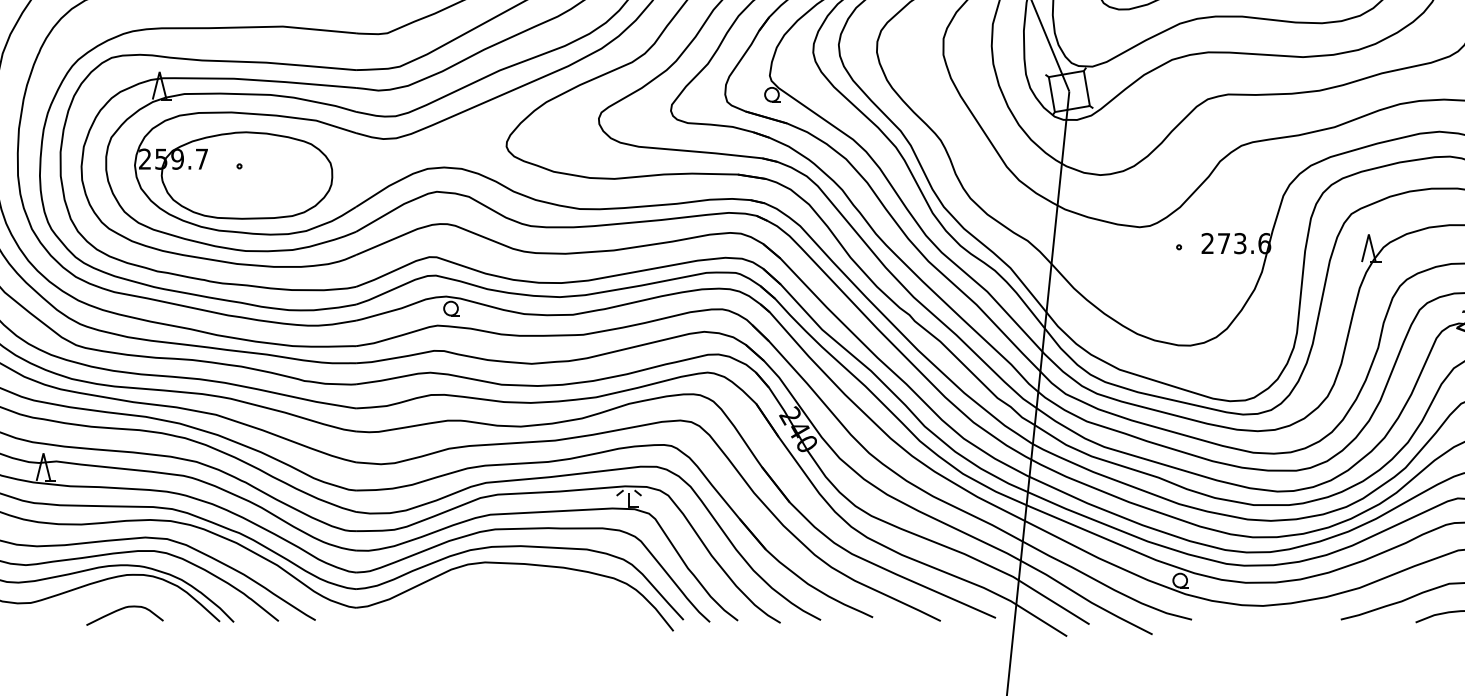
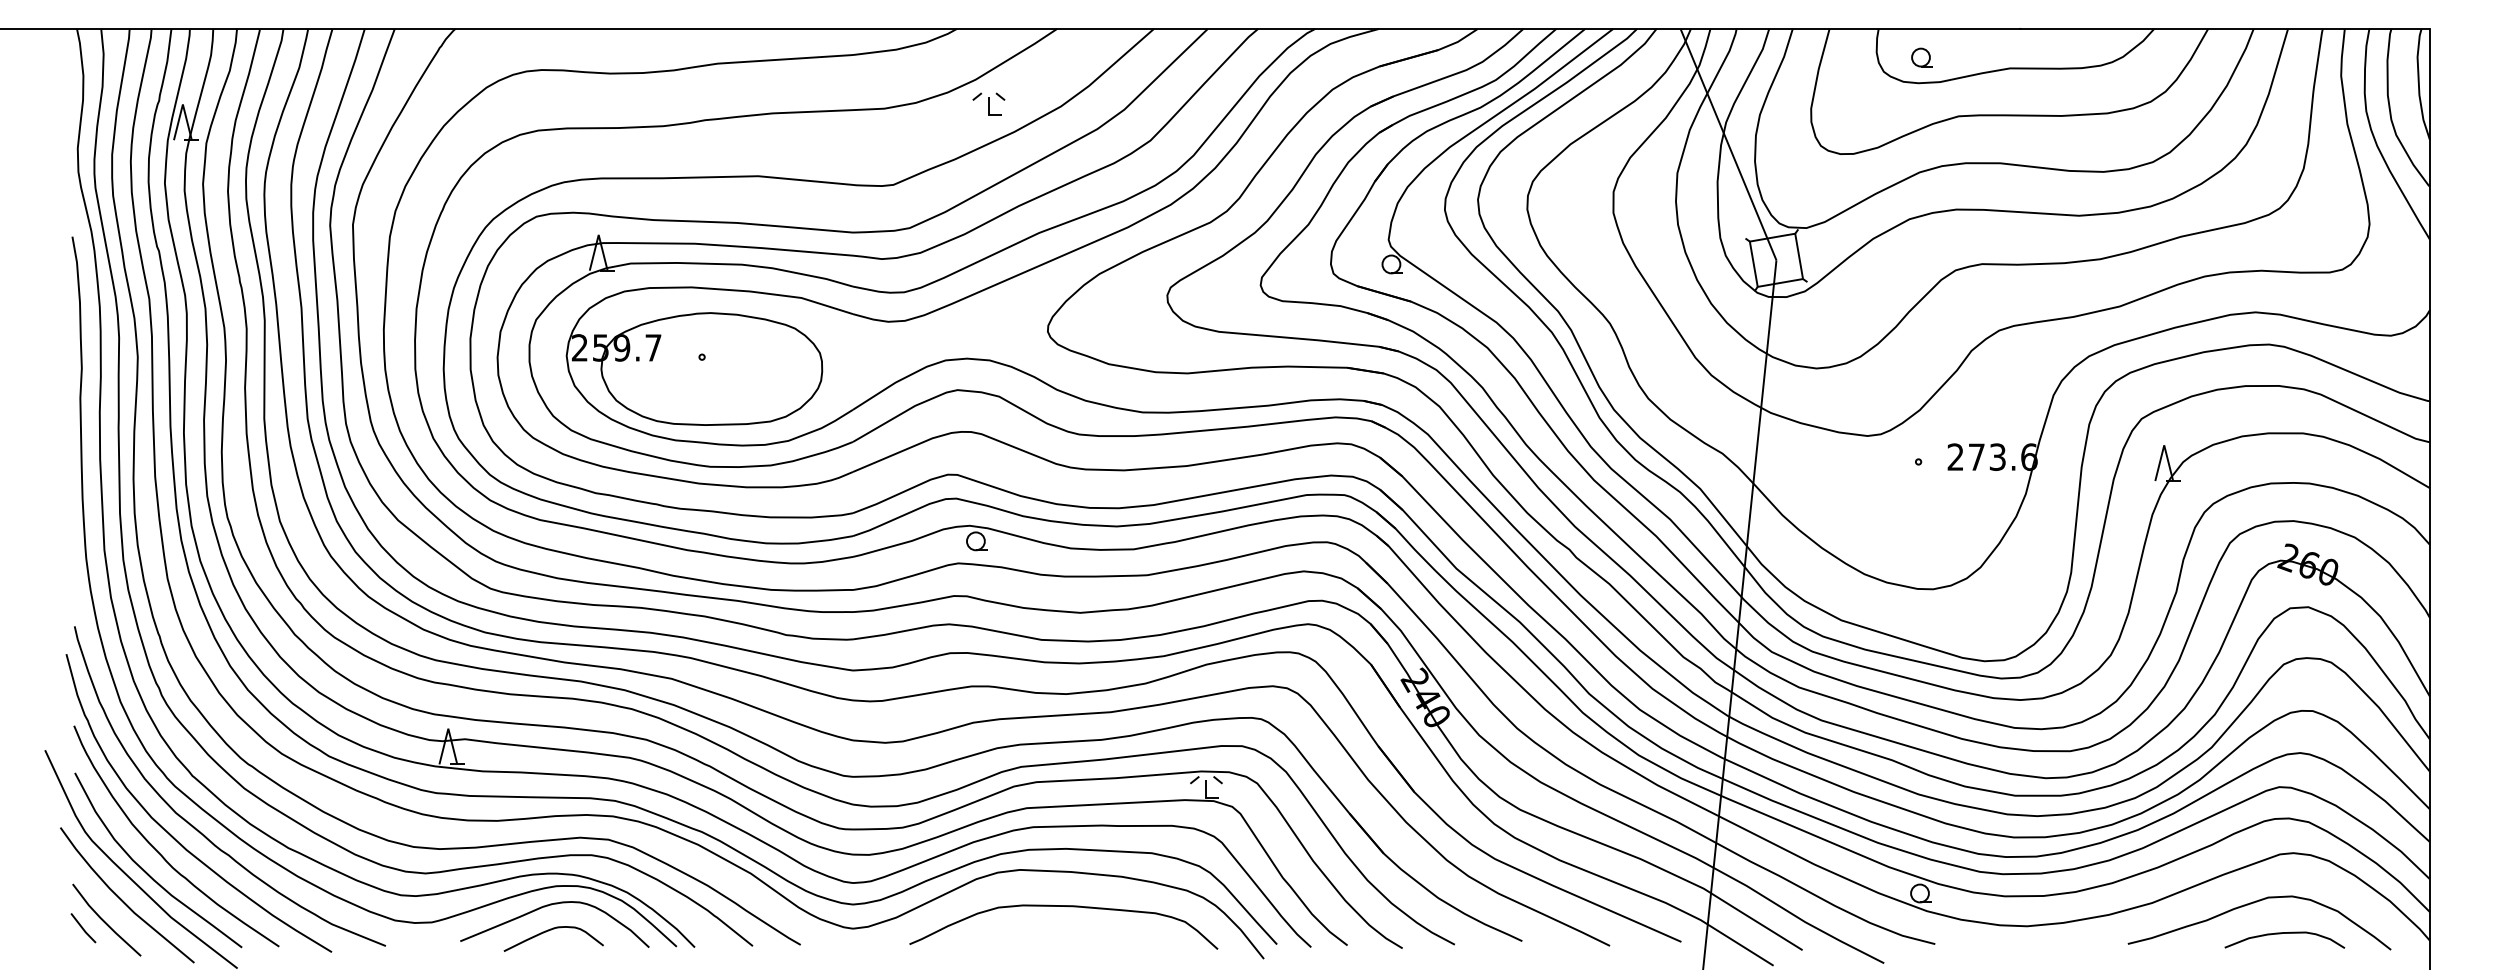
curve: (120, 590) -> (548, 906), added
curve: (518, 590) -> (1063, 906), added

